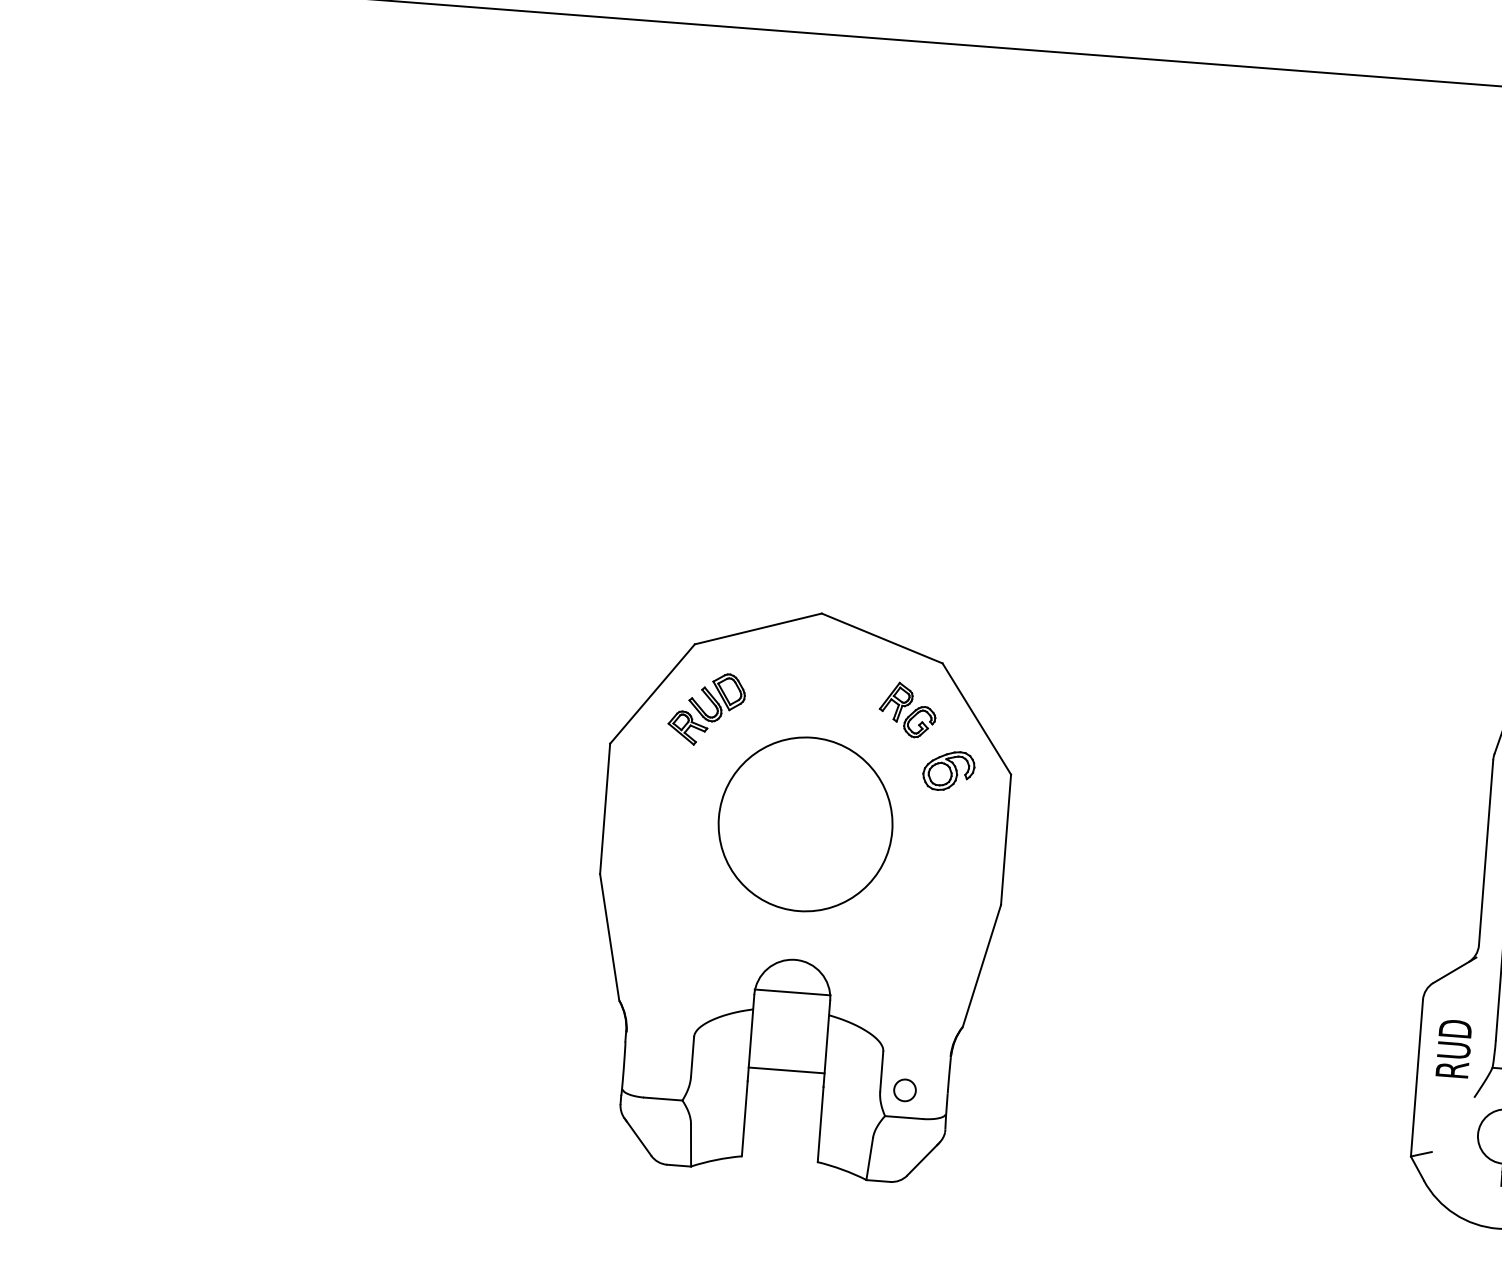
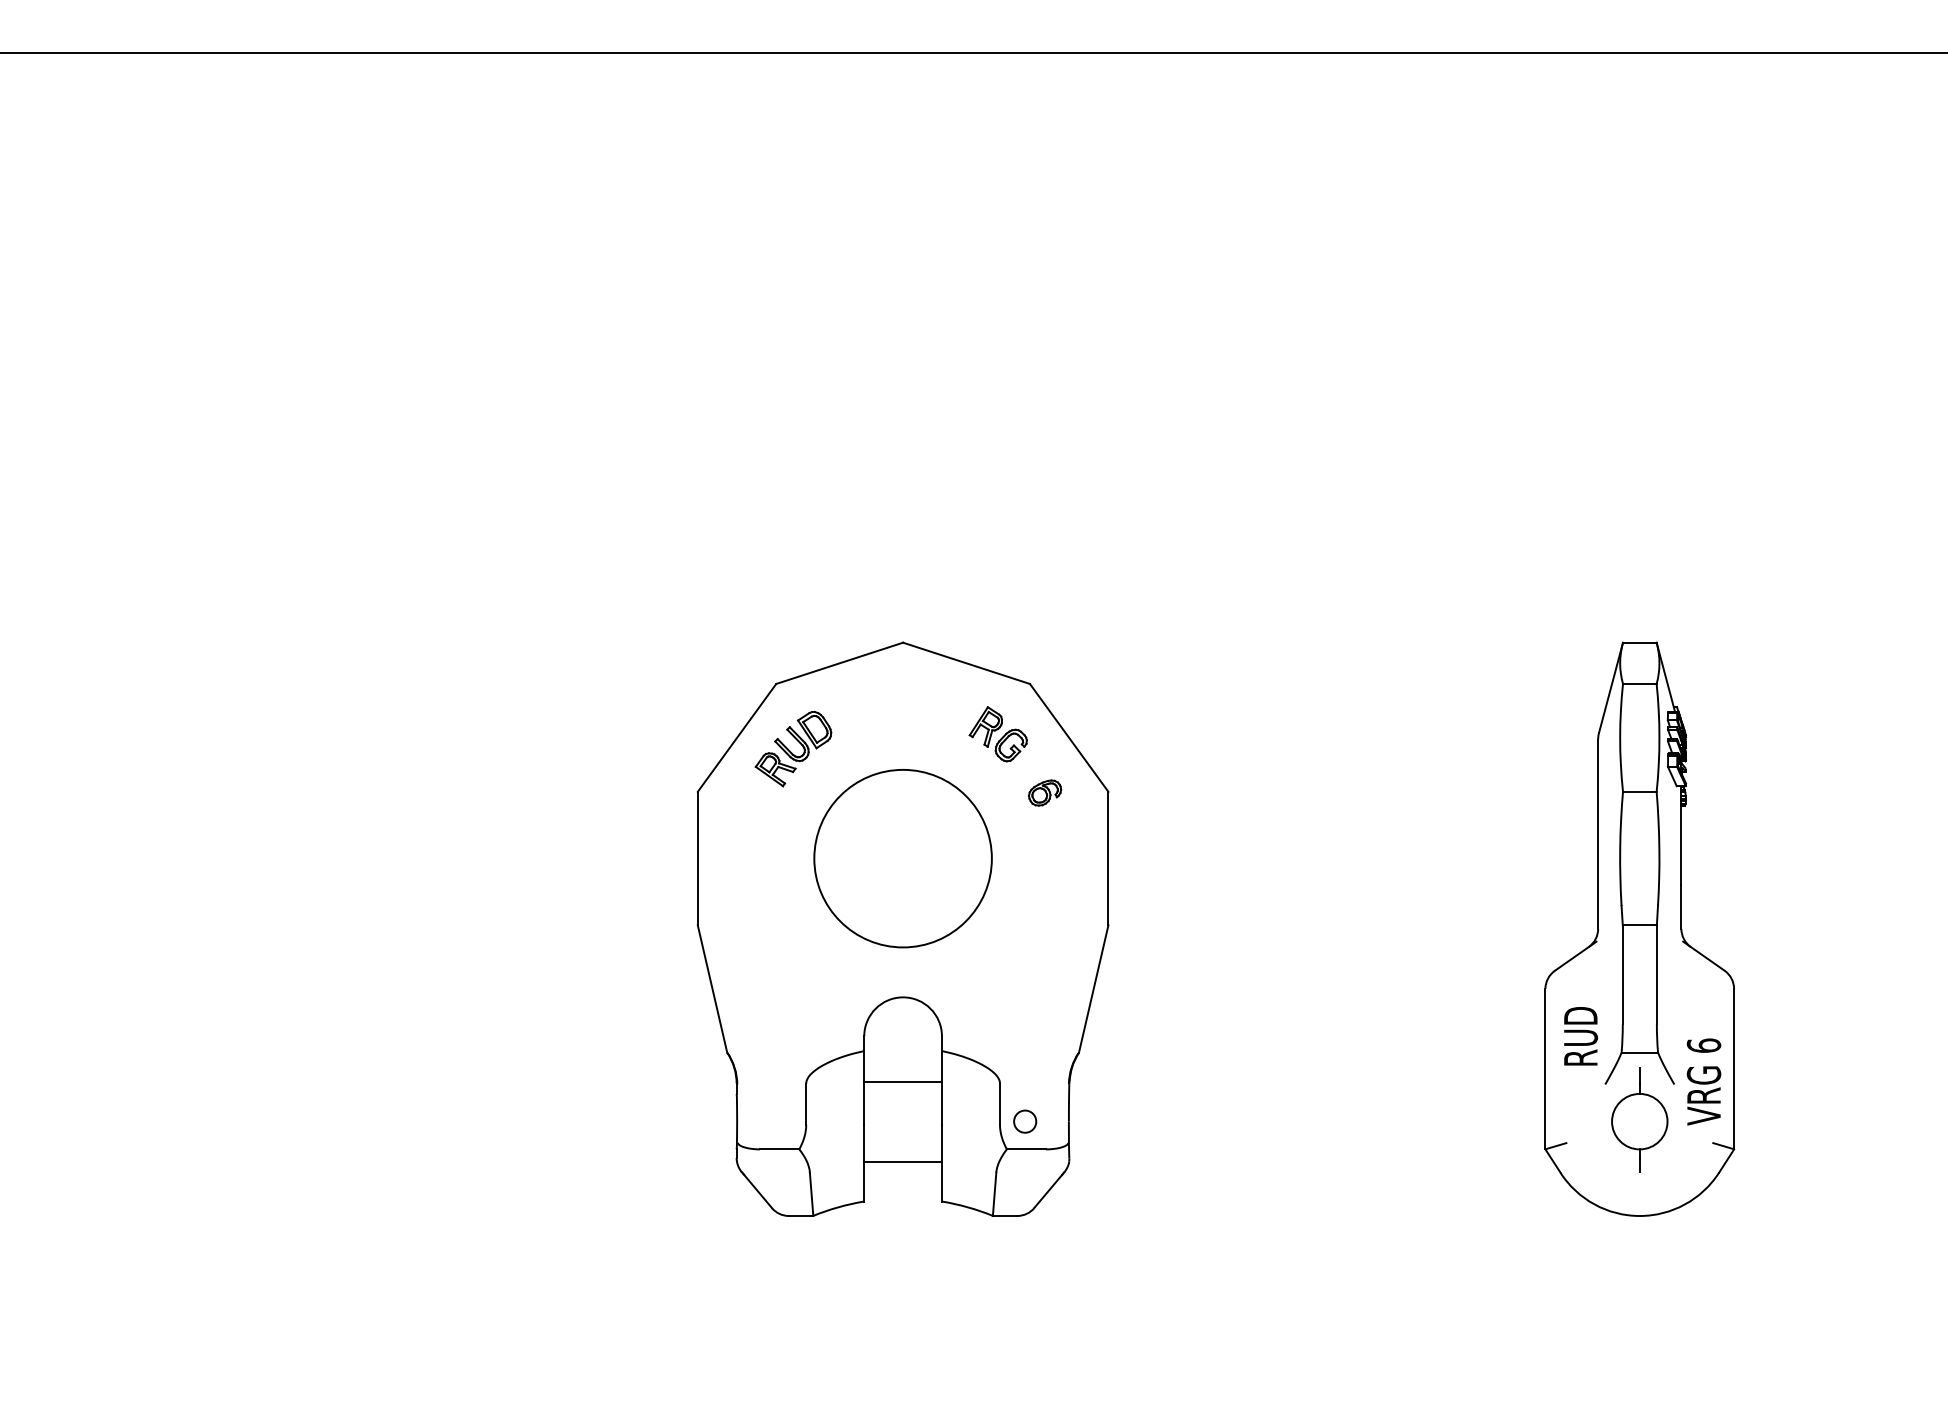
part: (949, 770) -> (1045, 792), size x0.62
line: (792, 992) -> (902, 1081), moved
line: (786, 1070) -> (902, 1161), moved

